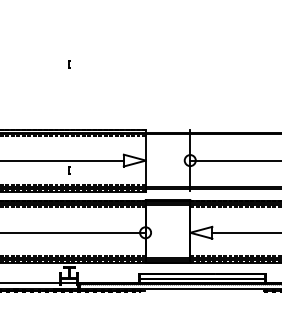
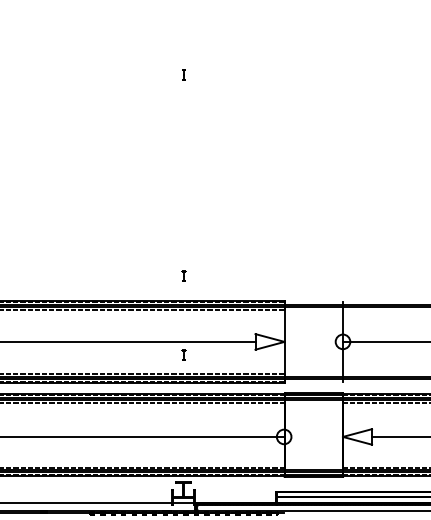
part: (69, 63) -> (183, 275), moved

